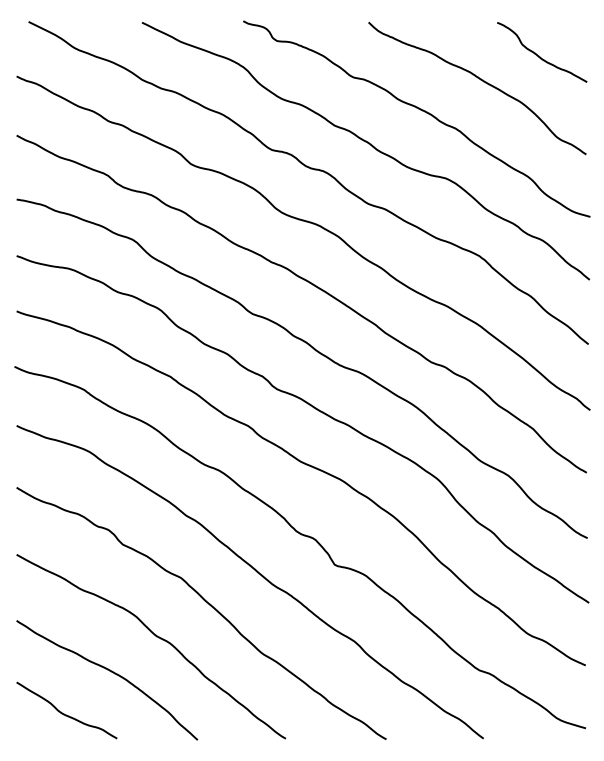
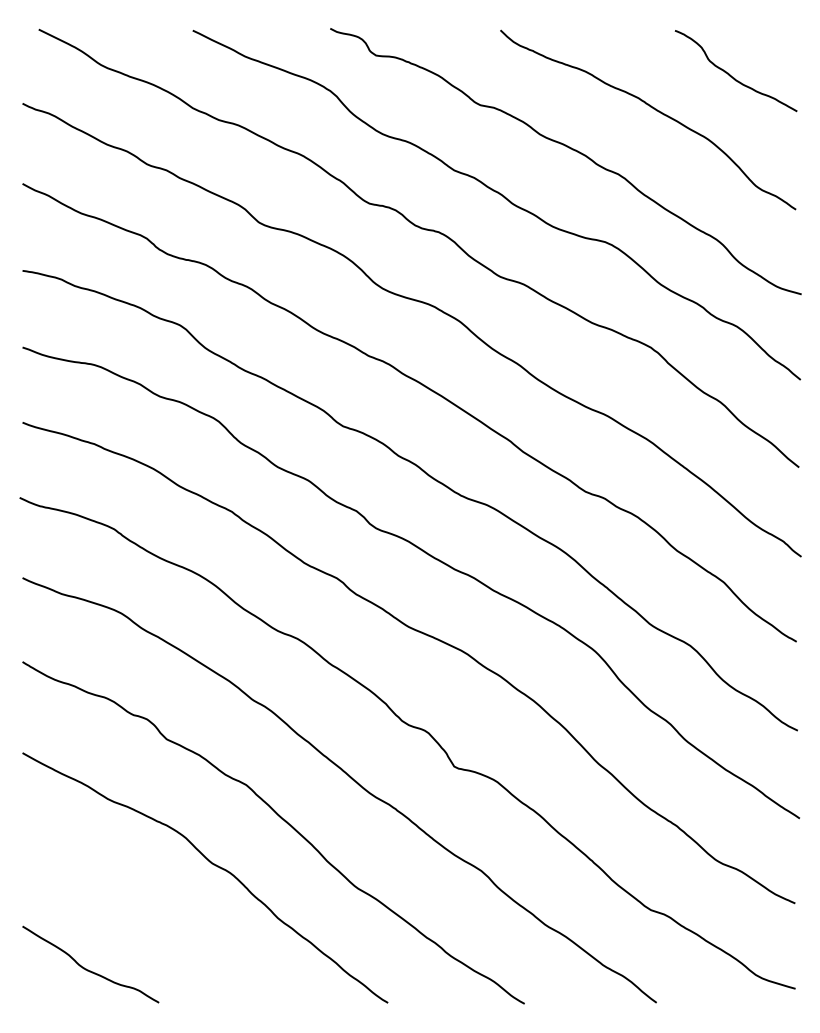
curve: (111, 672) -> (151, 912), removed

